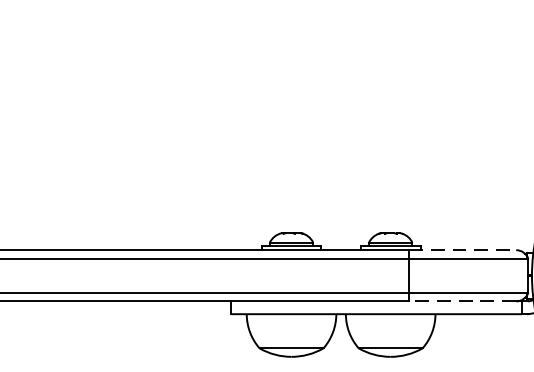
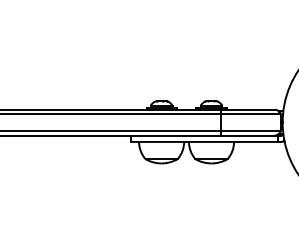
line: (464, 249) -> (248, 109), dashed -> solid
line: (462, 301) -> (247, 135), dashed -> solid

